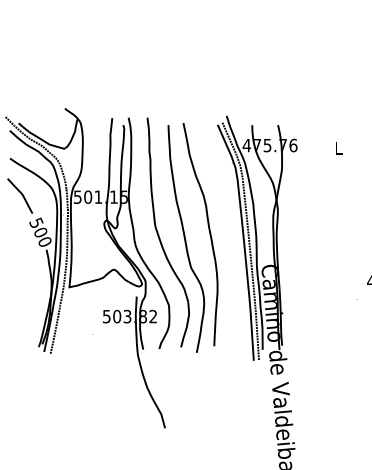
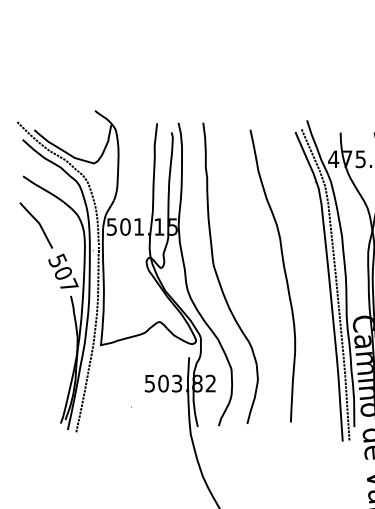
curve: (185, 238) -> (253, 281), removed
text: (45, 241) -> (69, 285), 500 -> 507

